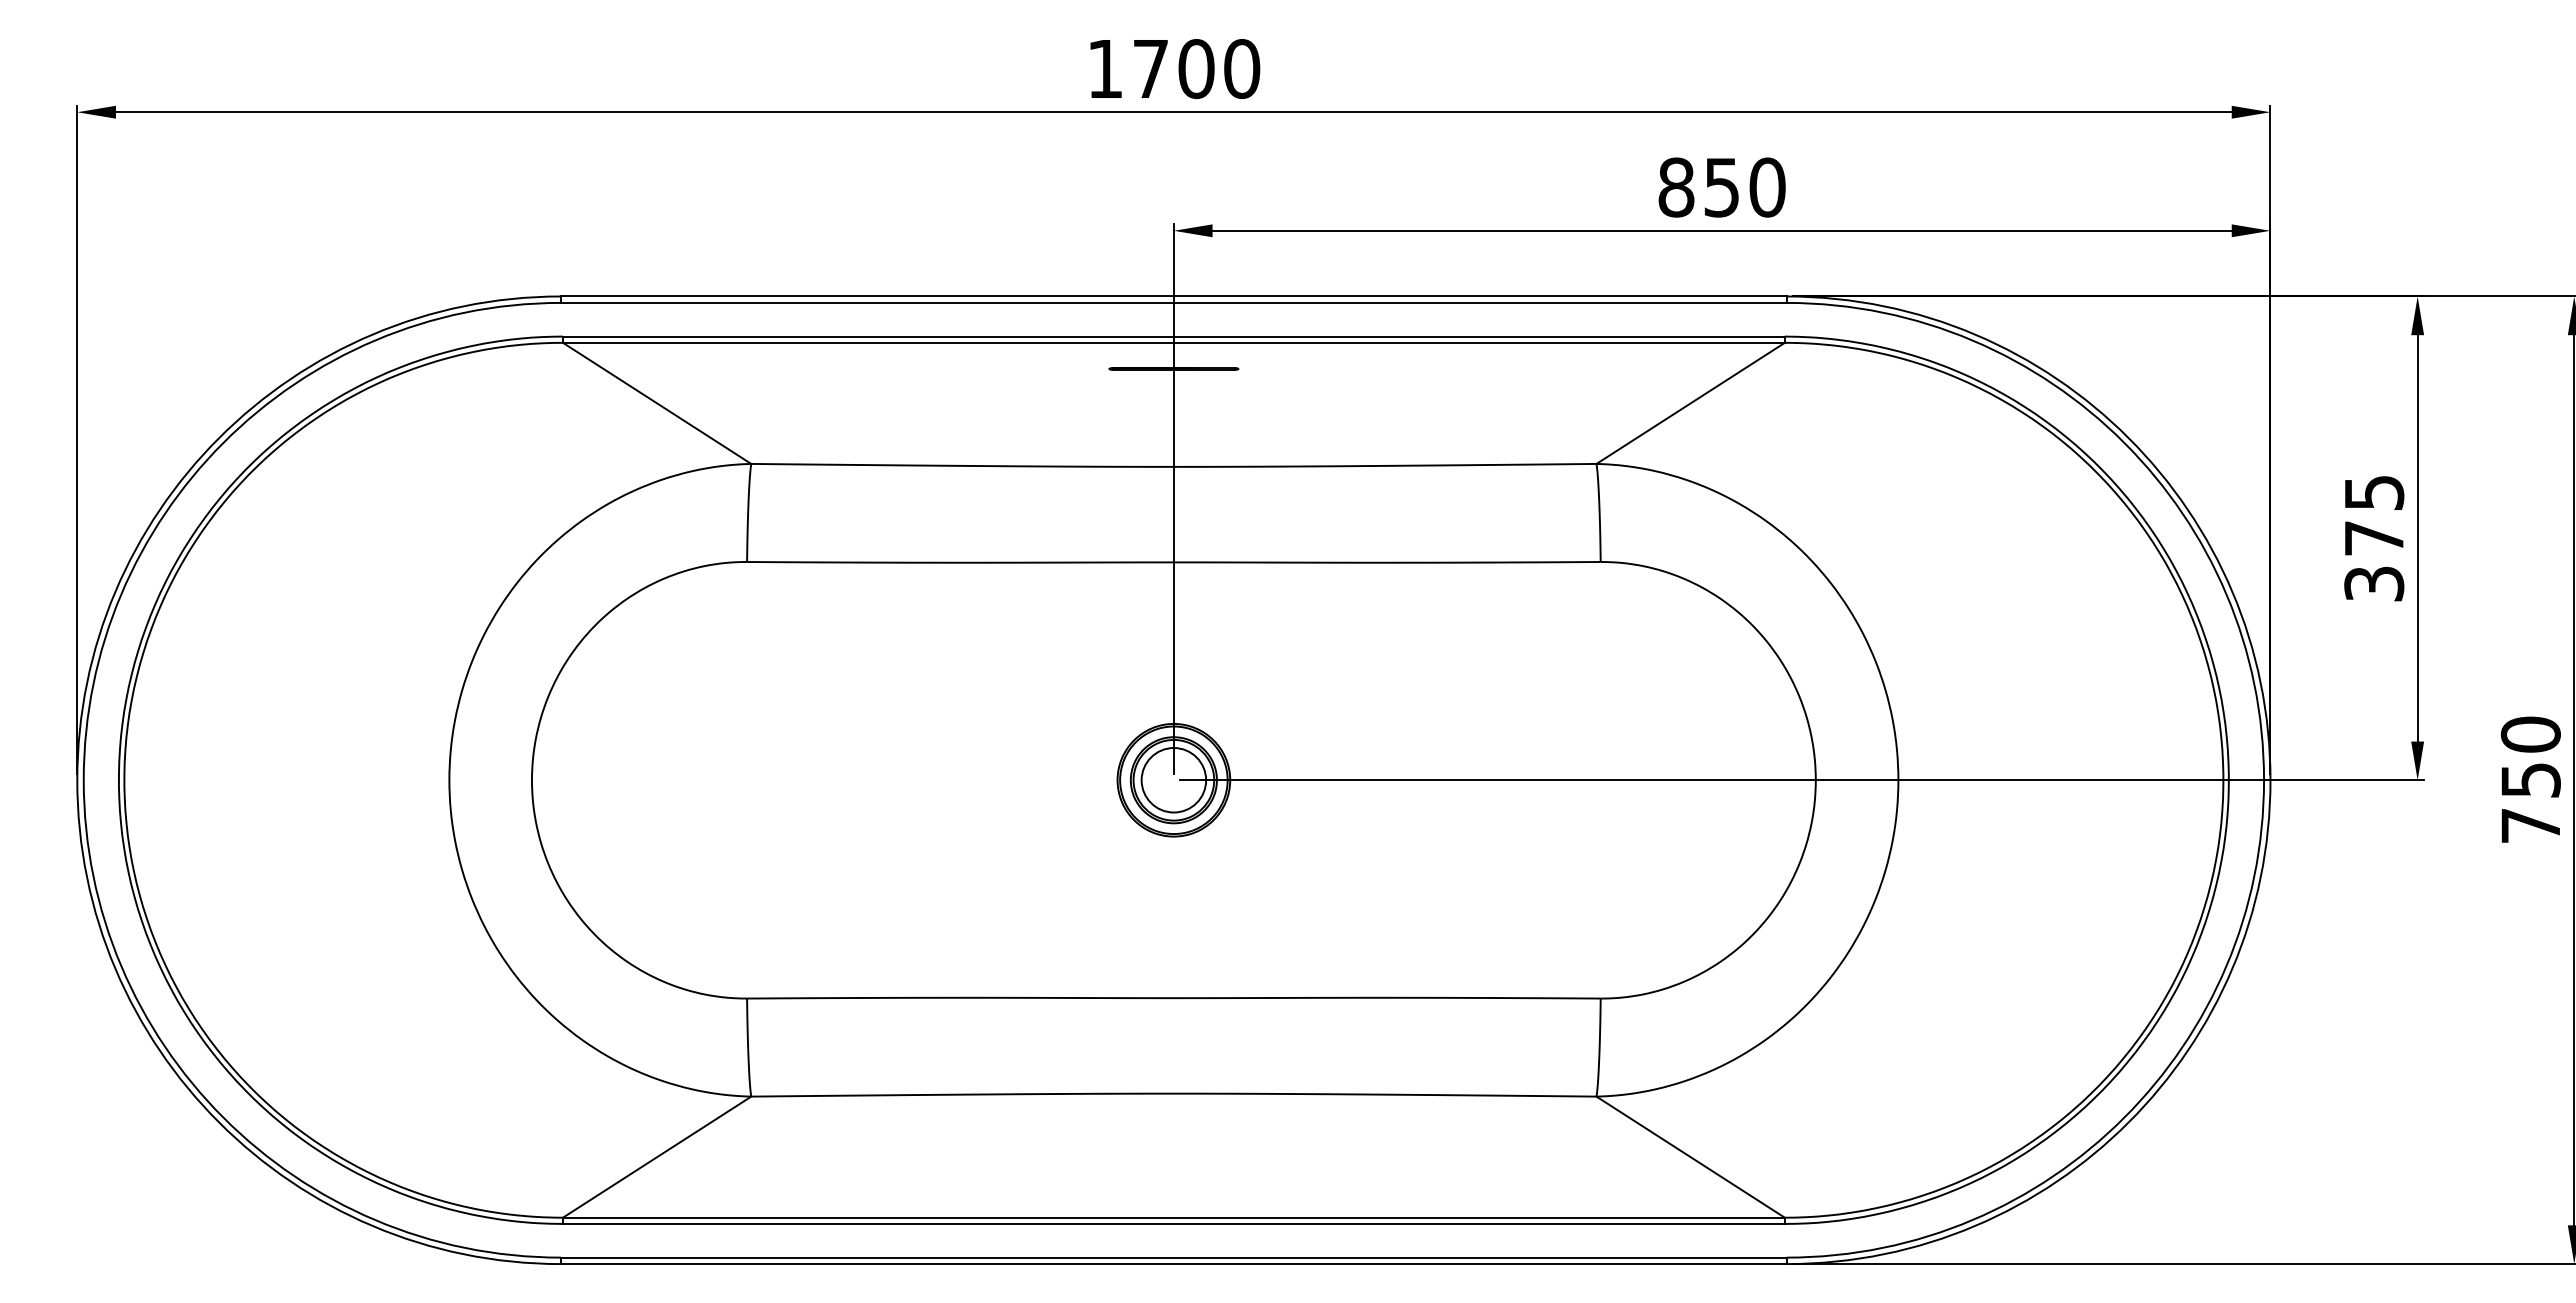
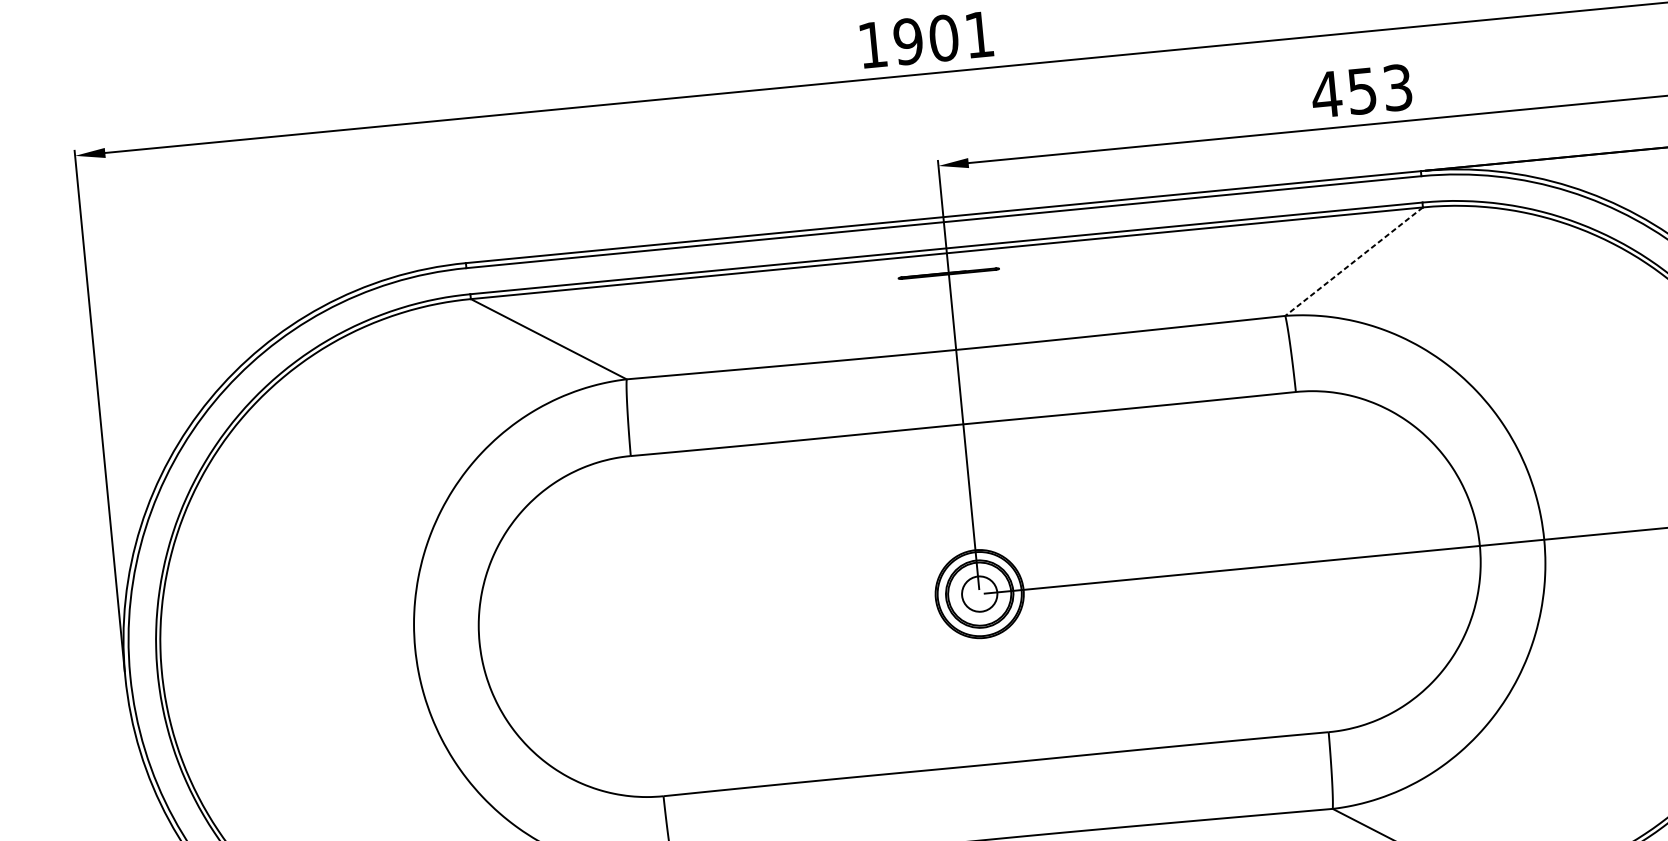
text: (1196, 69) -> (944, 38), 1700 -> 1901
text: (1721, 187) -> (1361, 91), 850 -> 453
line: (1690, 403) -> (1353, 261), solid -> dashed
circle: (1173, 780) -> (979, 594), size x0.7

